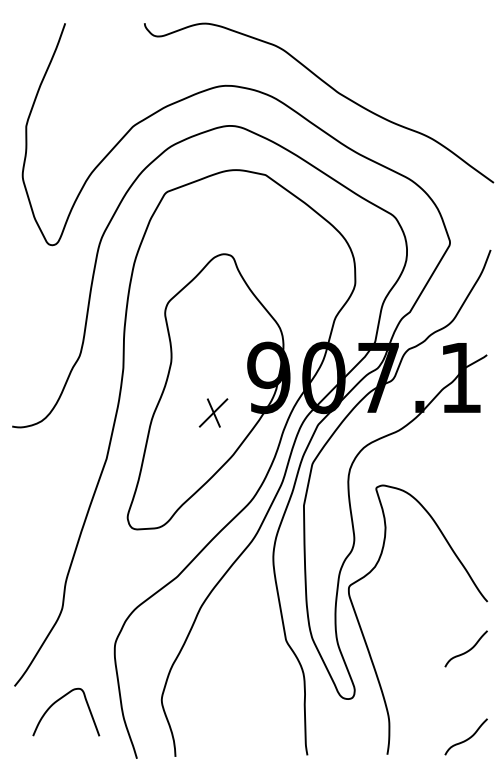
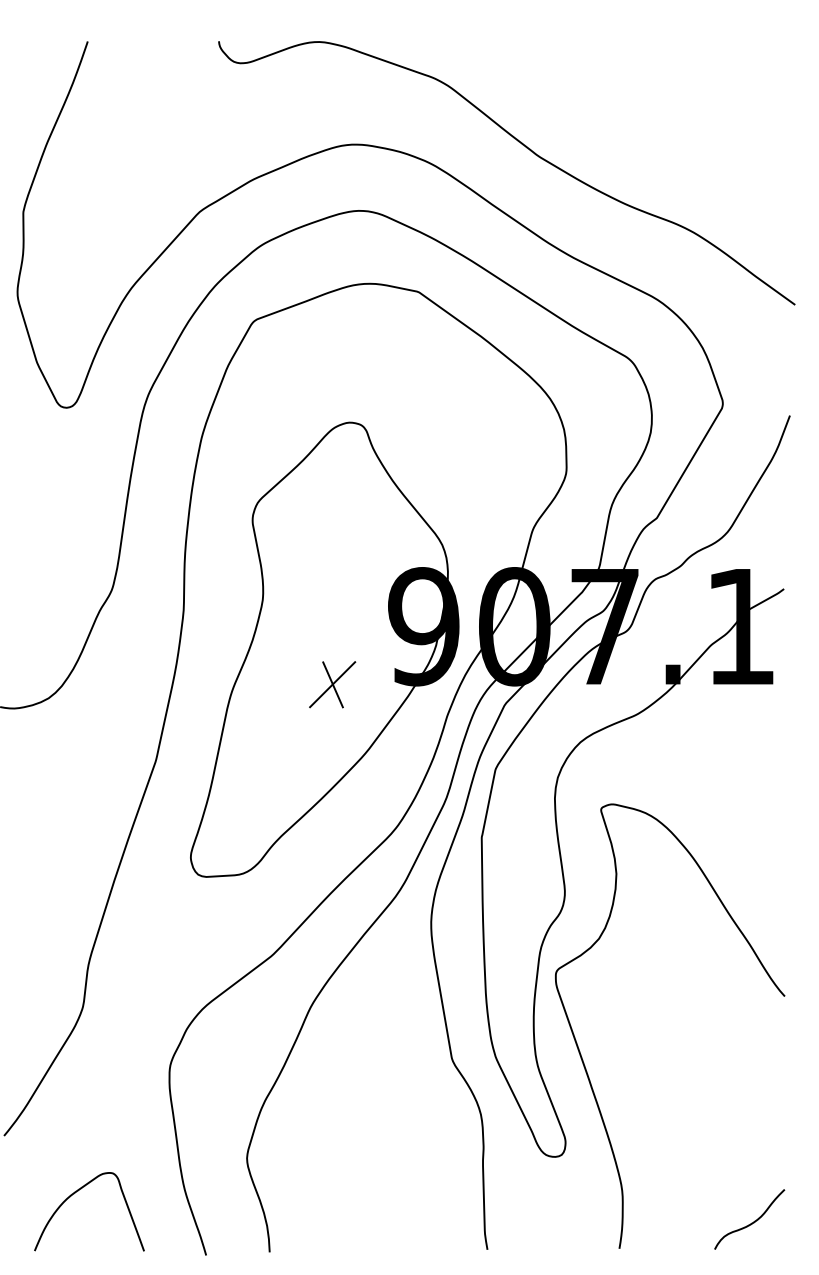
curve: (467, 650) -> (751, 1076), removed
curve: (58, 701) -> (76, 1193), moved

